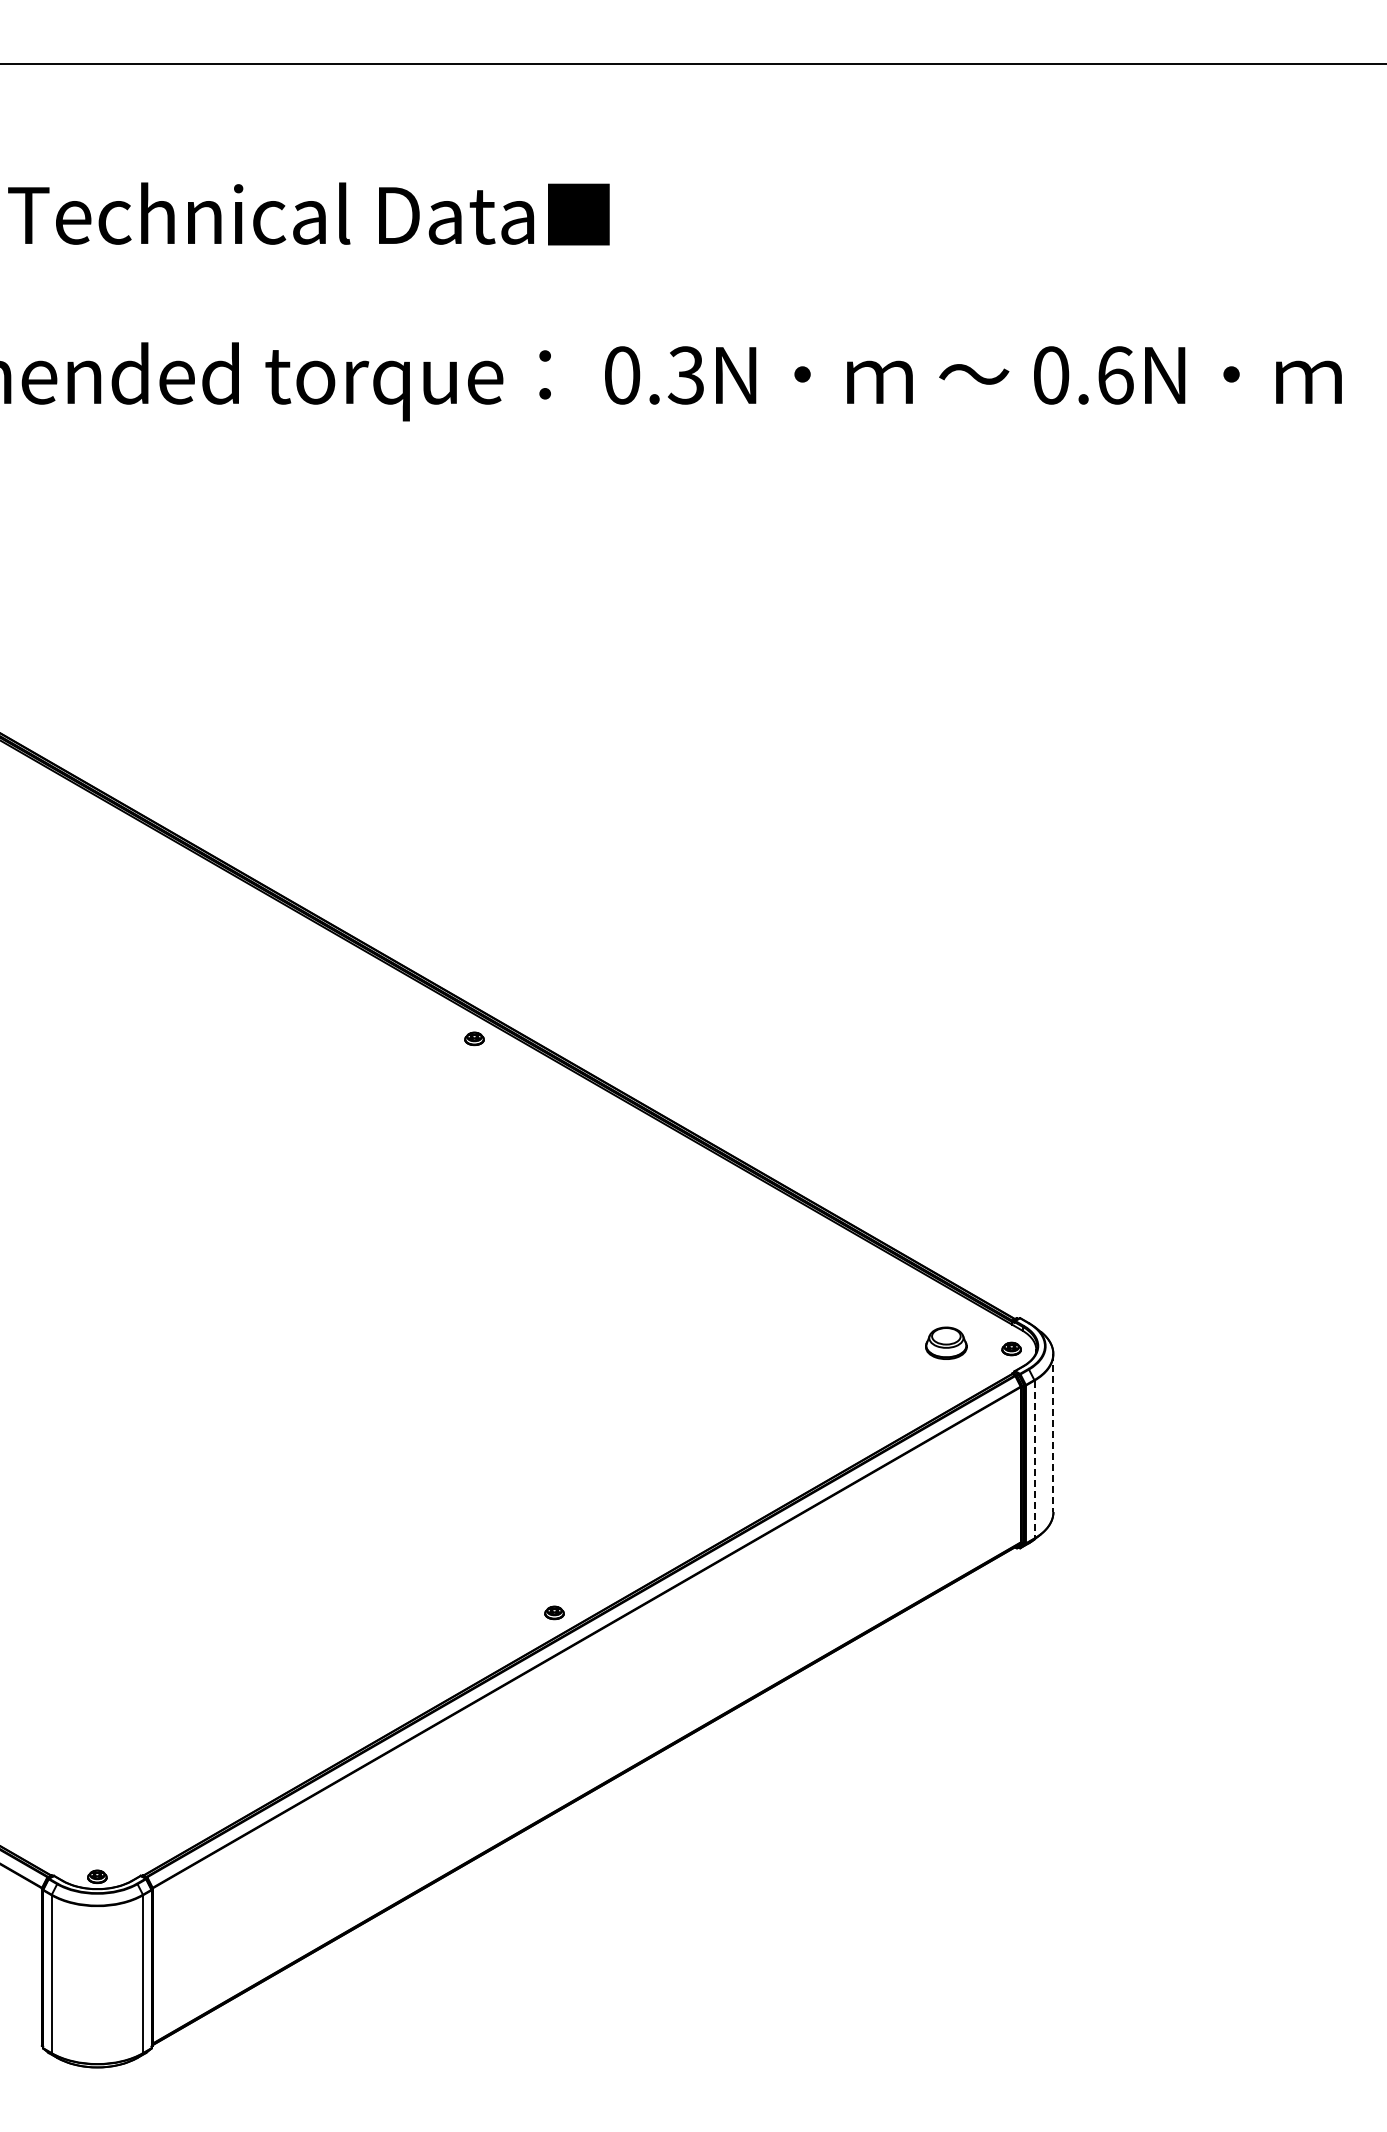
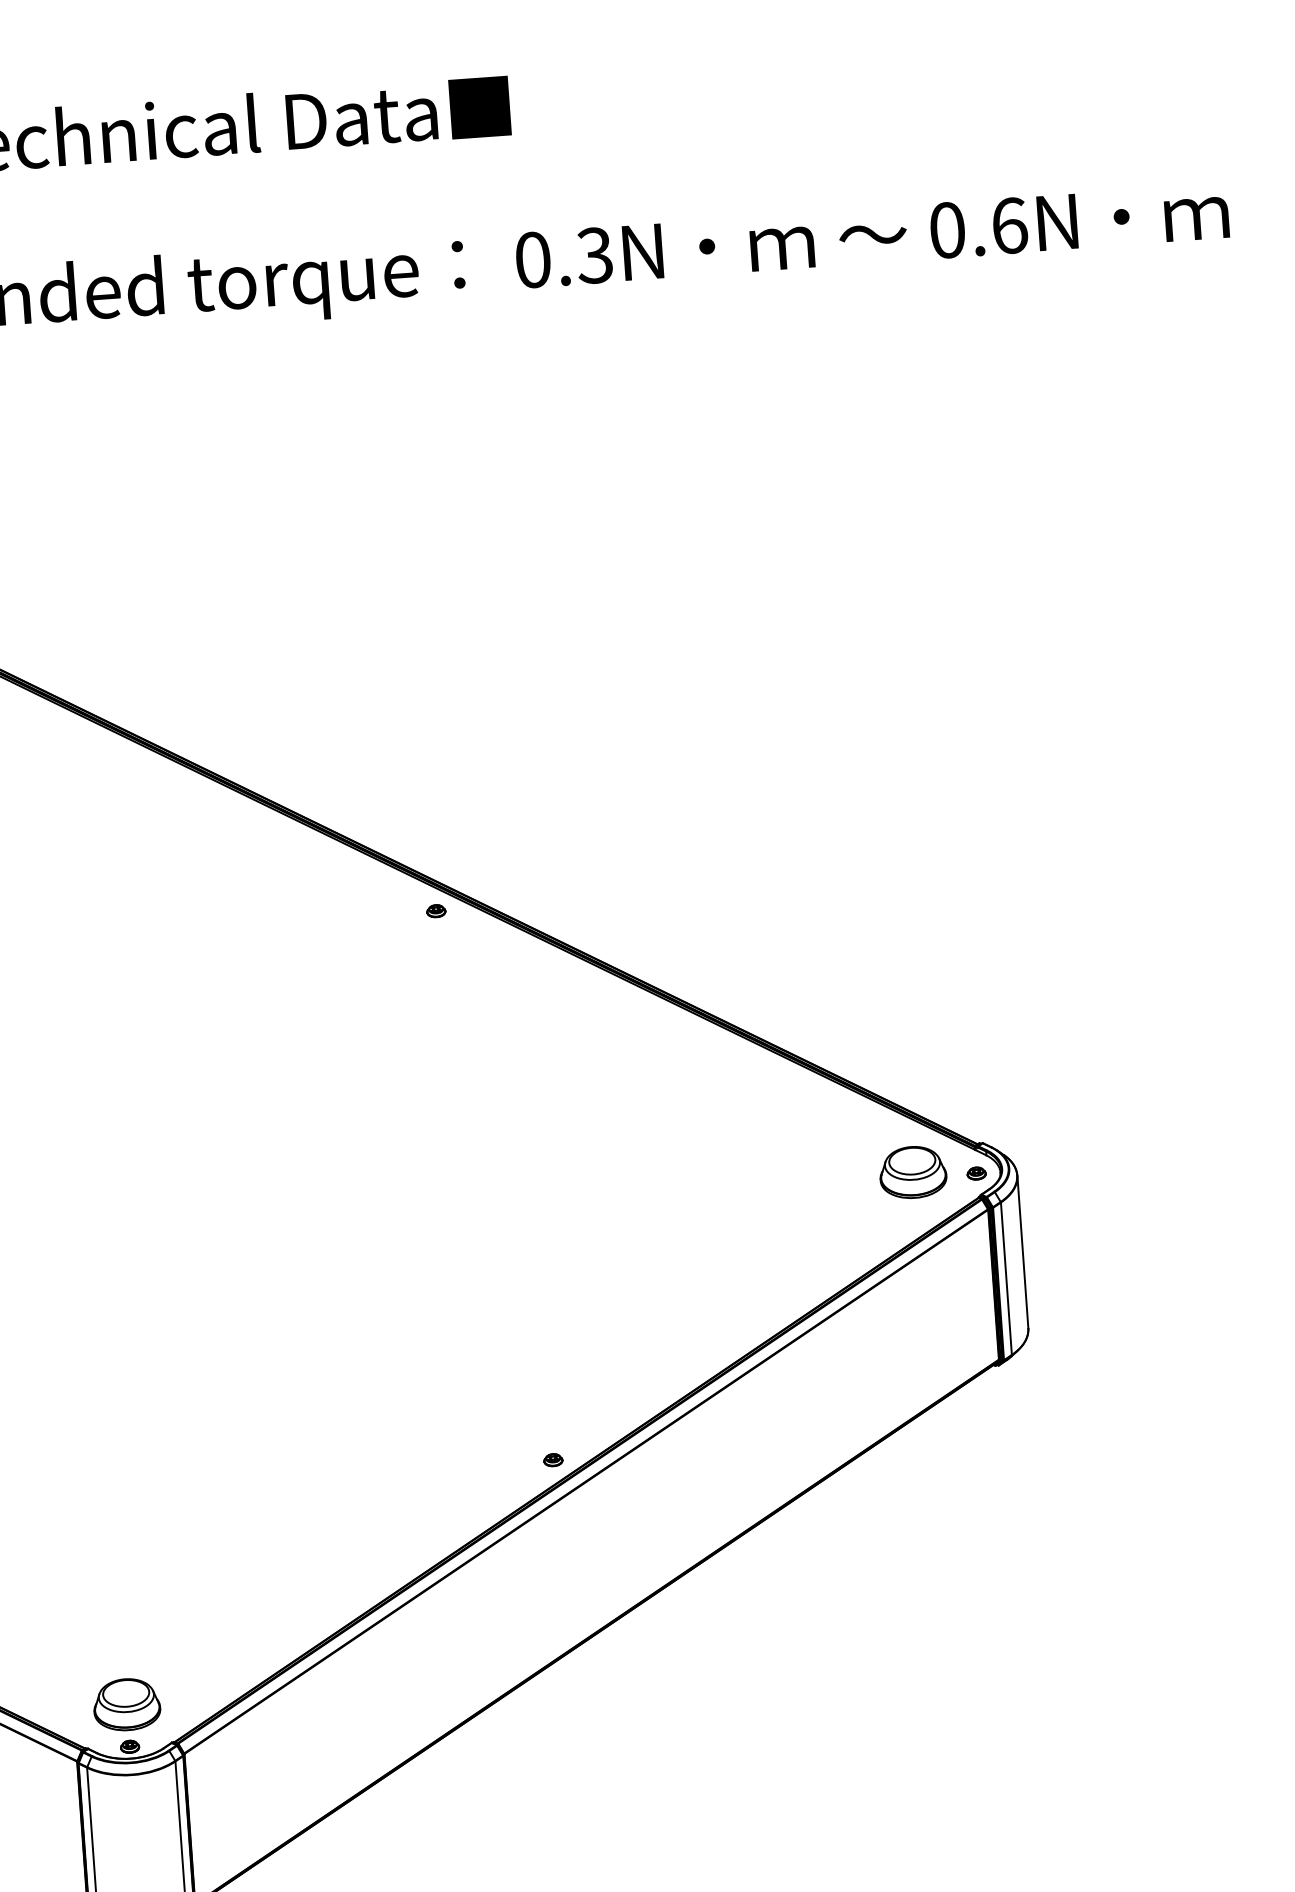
part: (946, 1343) -> (913, 1172), size x1.67
line: (1053, 1433) -> (1022, 1252), dashed -> solid
line: (1034, 1459) -> (1006, 1278), dashed -> solid
part: (97, 1833) -> (127, 1704), added

